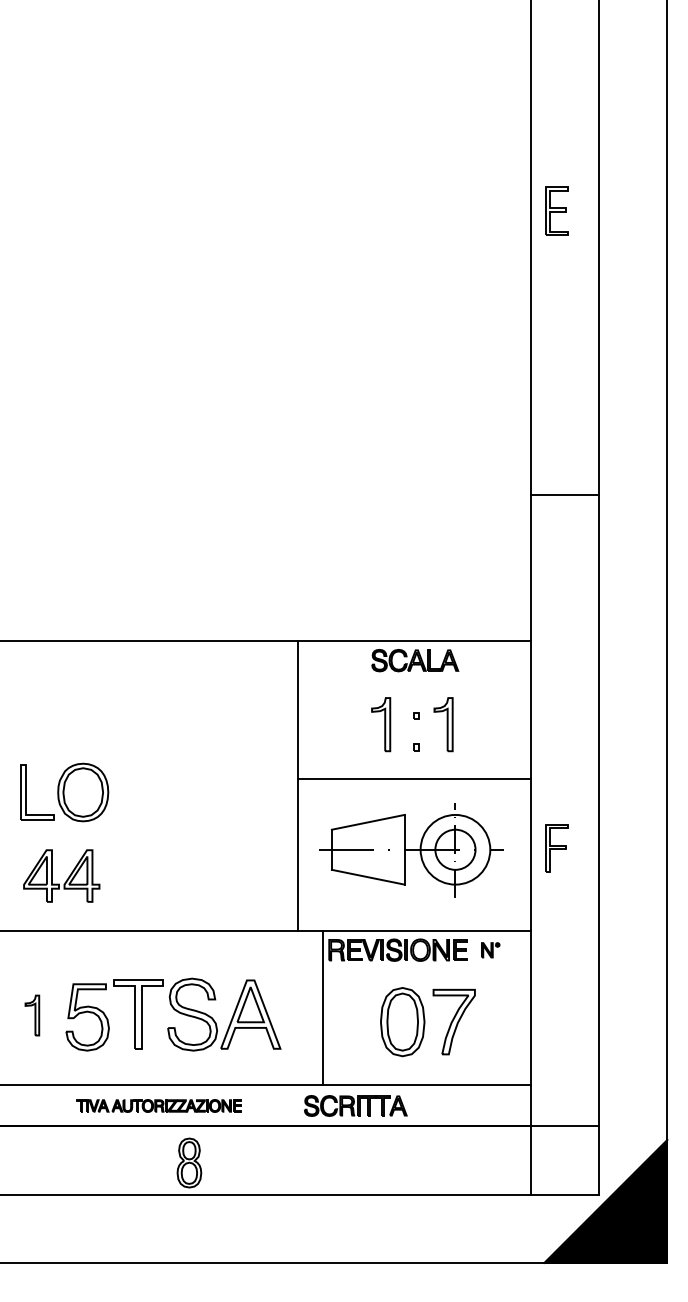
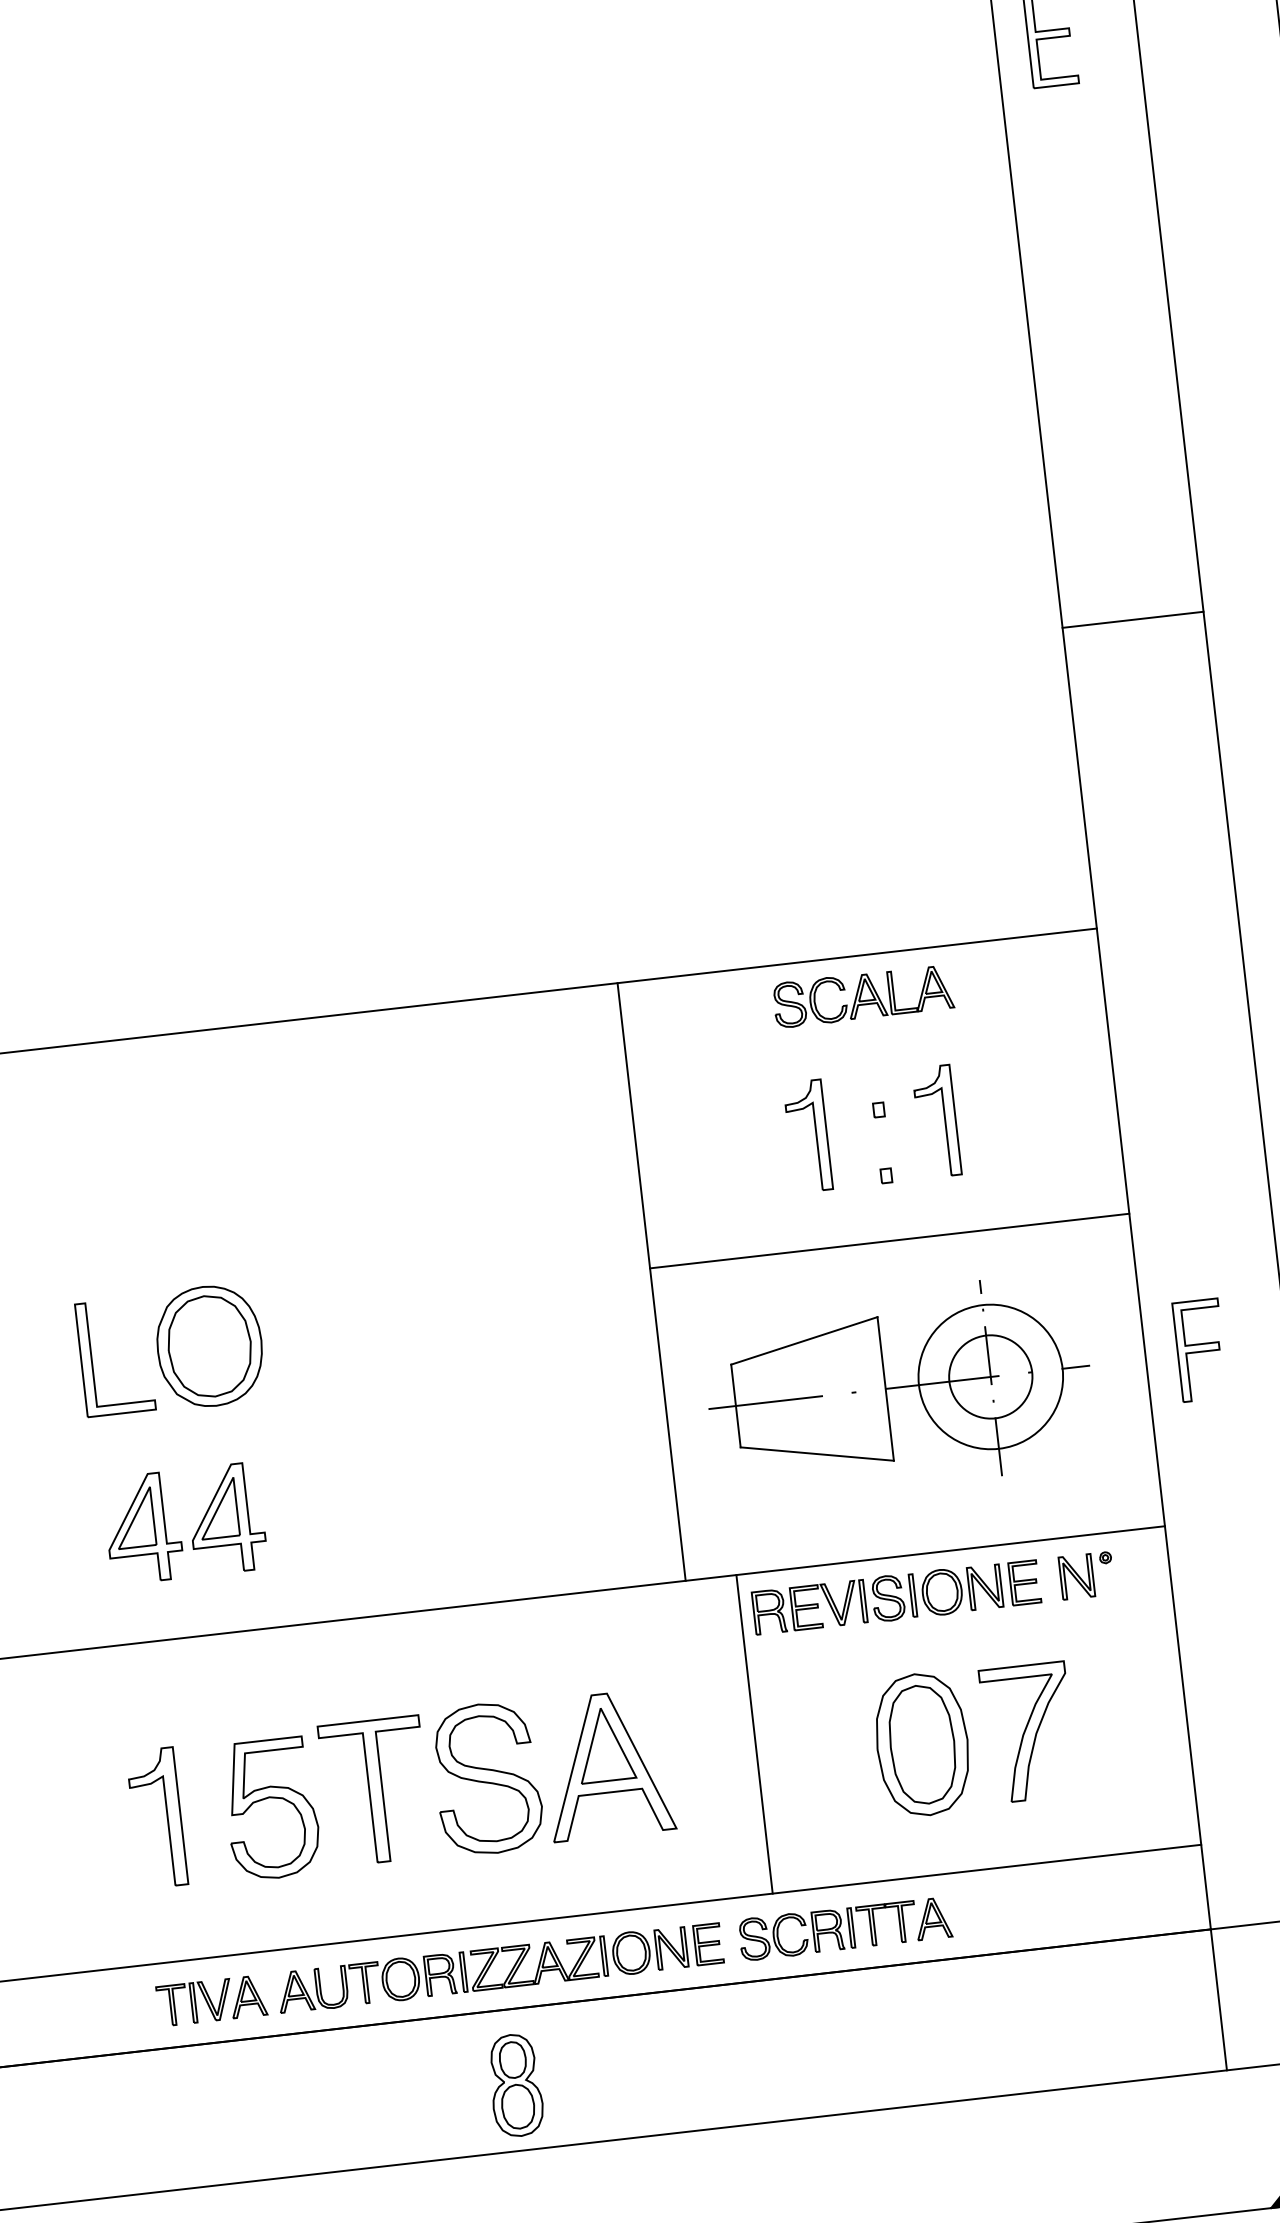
part: (490, 950) -> (1086, 1576), size x1.43
part: (32, 1015) -> (157, 1818), size x1.67
part: (159, 1105) -> (440, 1973), size x1.67

